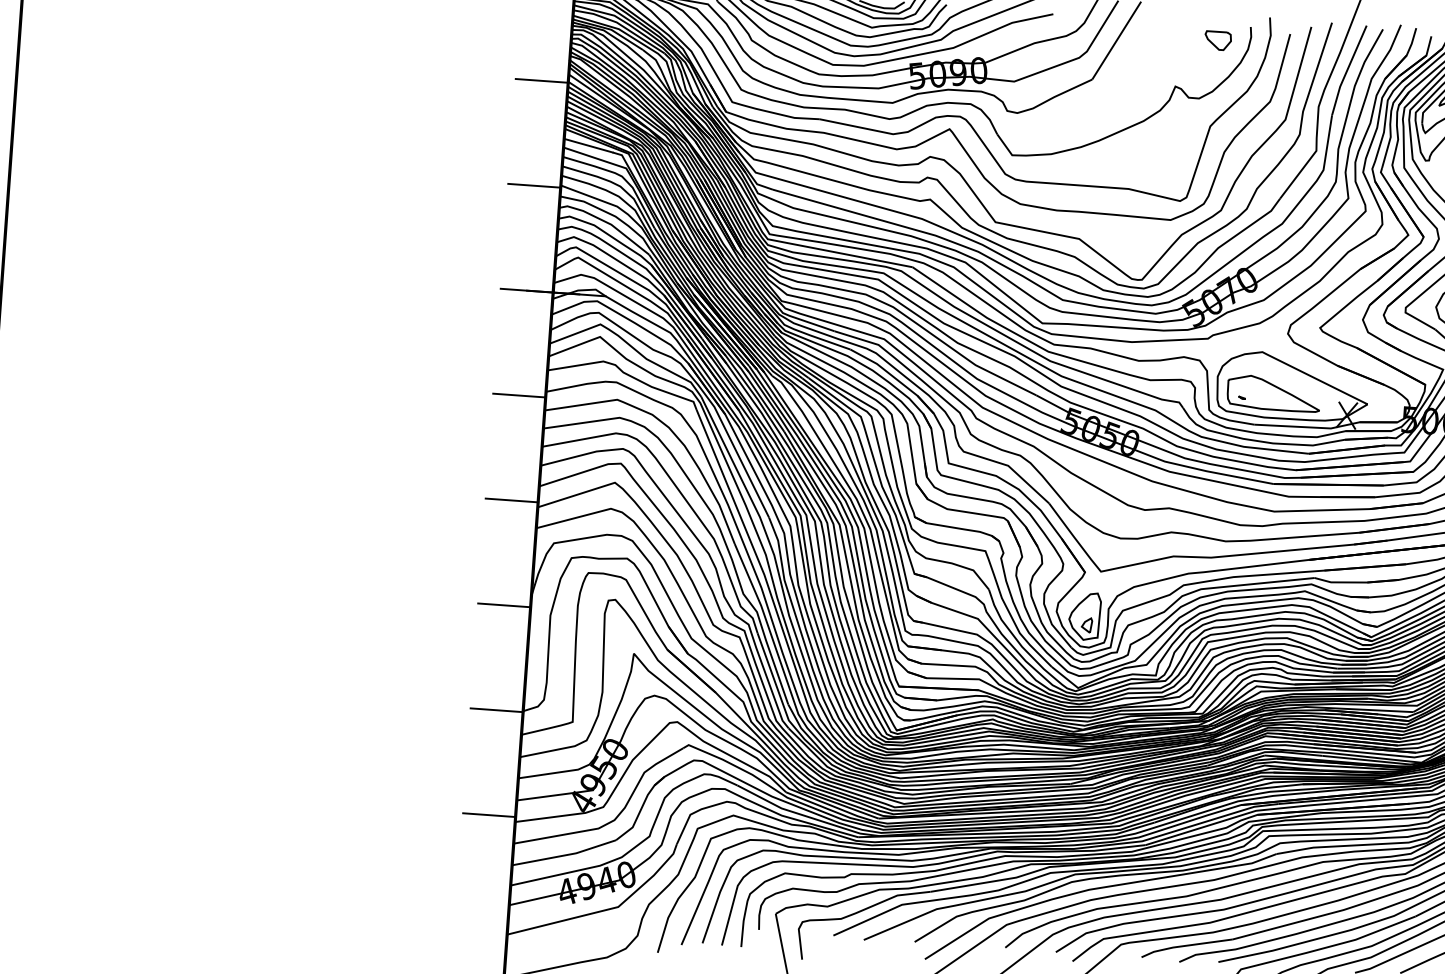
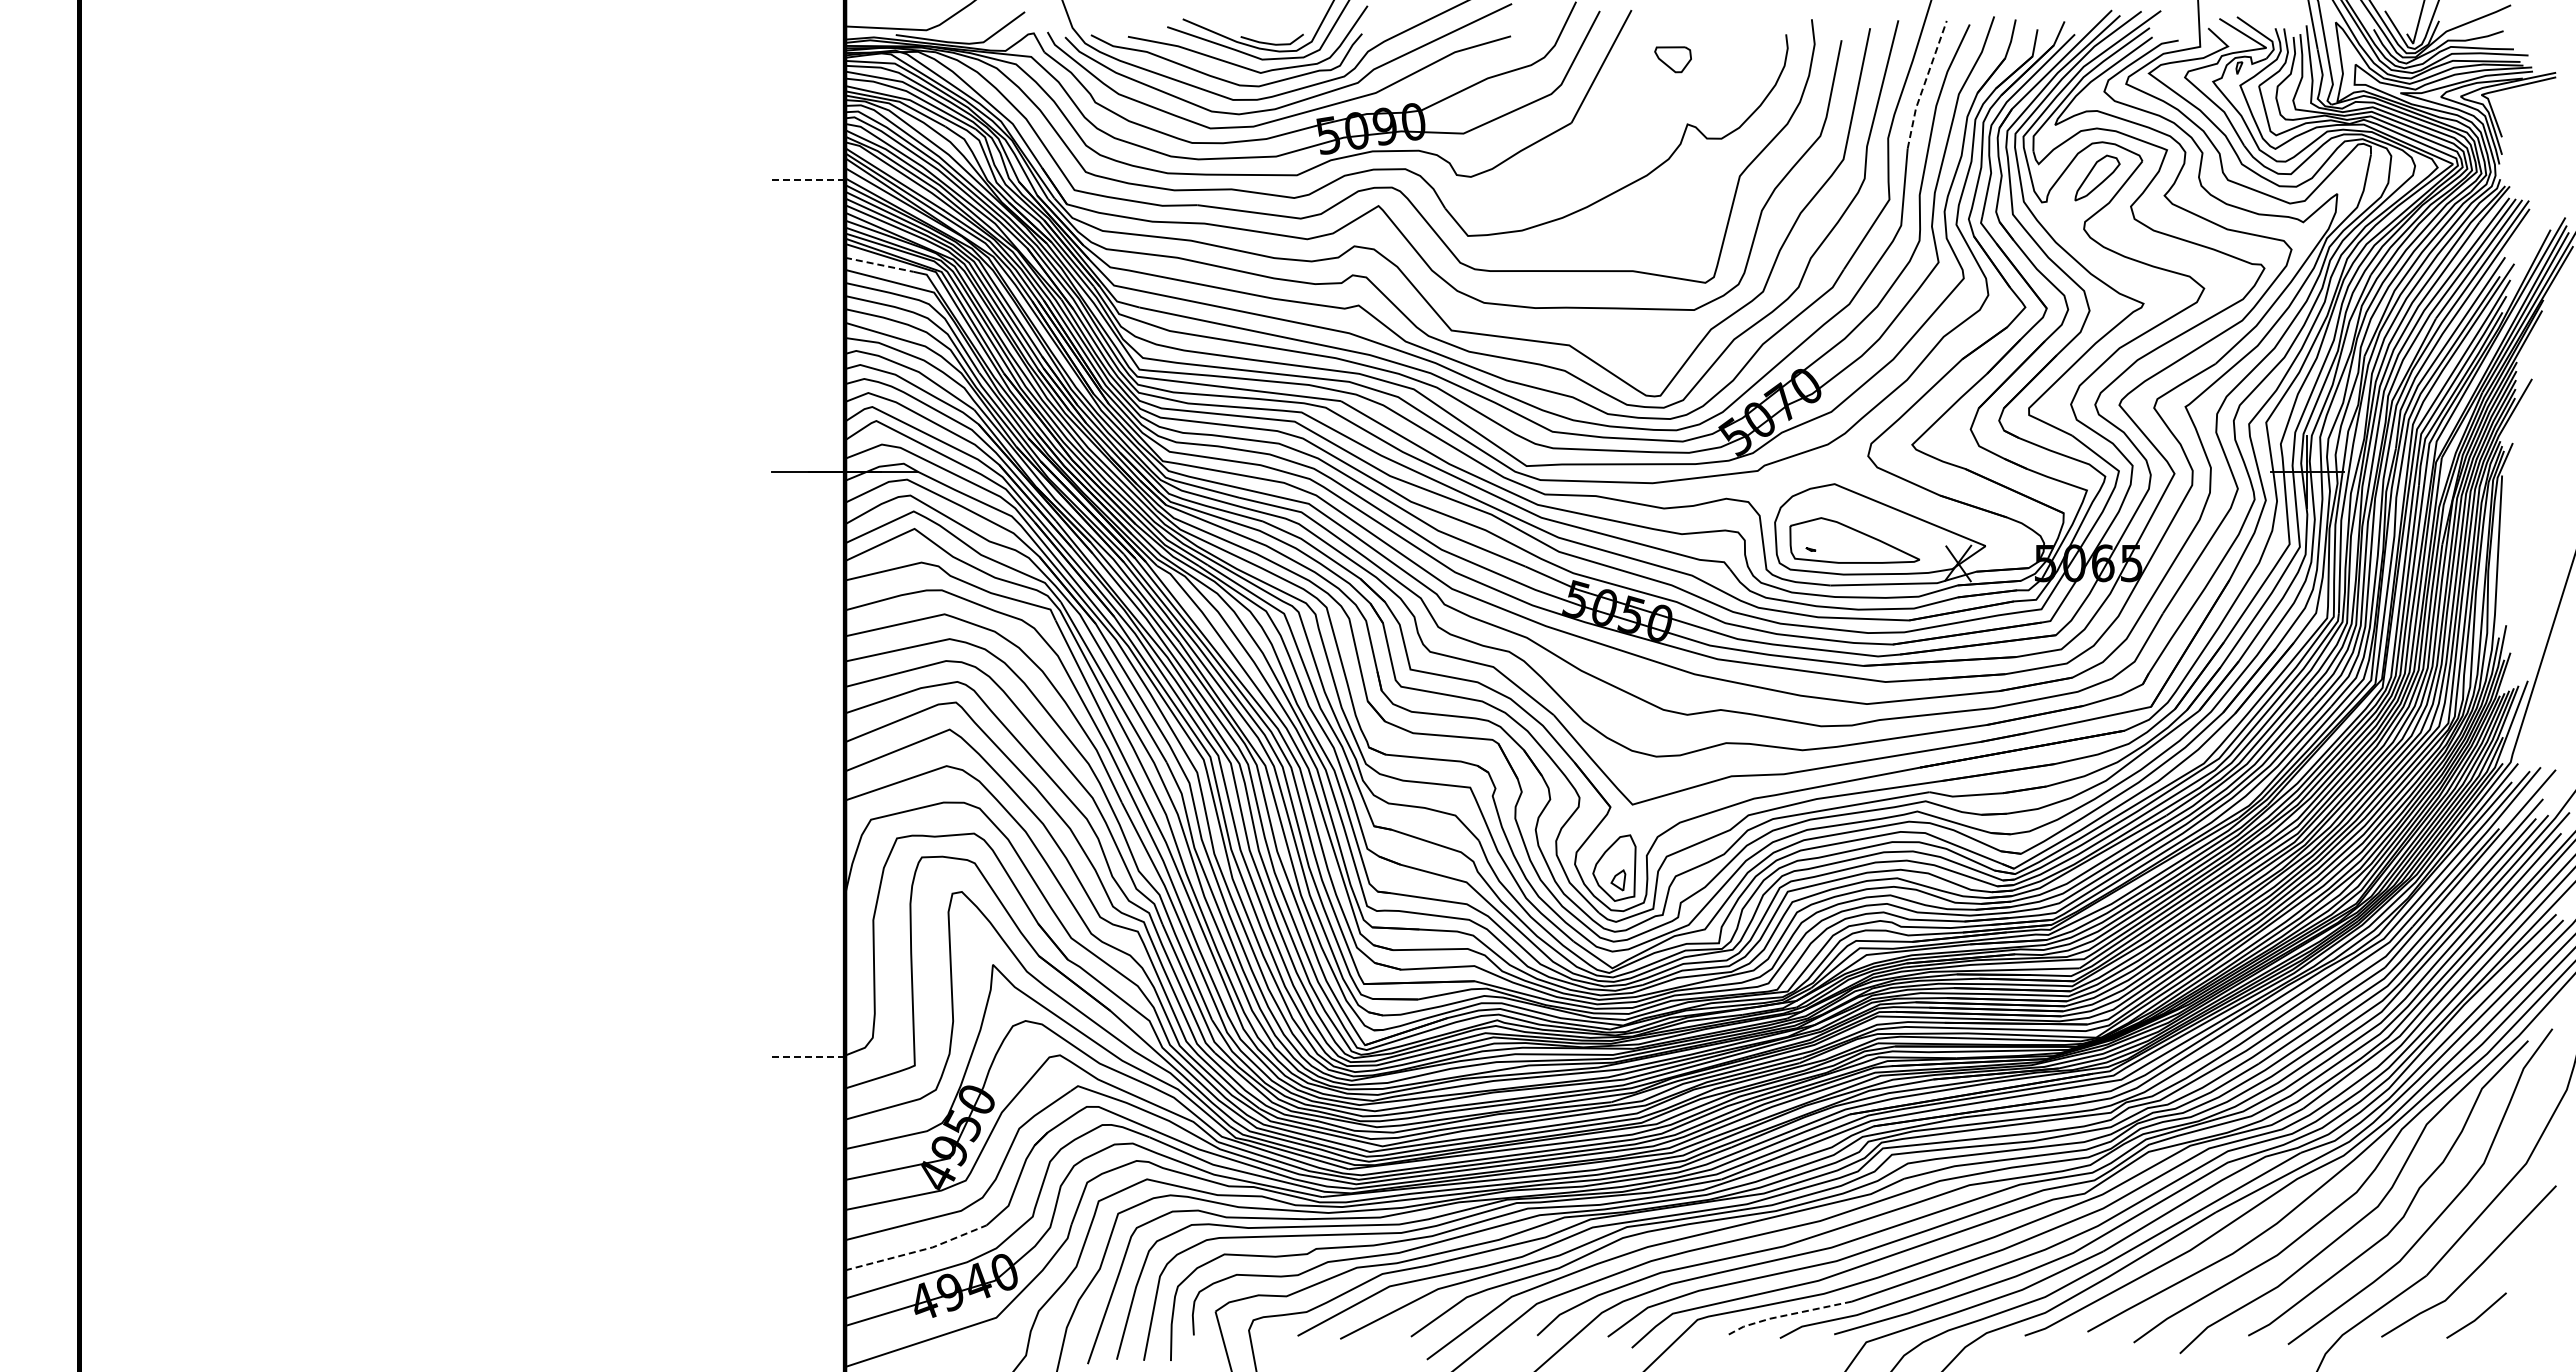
part: (1217, 40) -> (1672, 59), moved
line: (1347, 70) -> (1924, 84), solid -> dashed
line: (542, 80) -> (808, 179), solid -> dashed
line: (588, 145) -> (879, 264), solid -> dashed
line: (534, 185) -> (808, 325), removed
line: (519, 395) -> (808, 618), removed
line: (511, 500) -> (808, 764), removed
line: (504, 605) -> (808, 910), removed
line: (496, 709) -> (808, 1056), solid -> dashed
line: (489, 815) -> (808, 1203), removed
line: (565, 855) -> (918, 1251), solid -> dashed
line: (1185, 946) -> (1786, 1315), solid -> dashed

